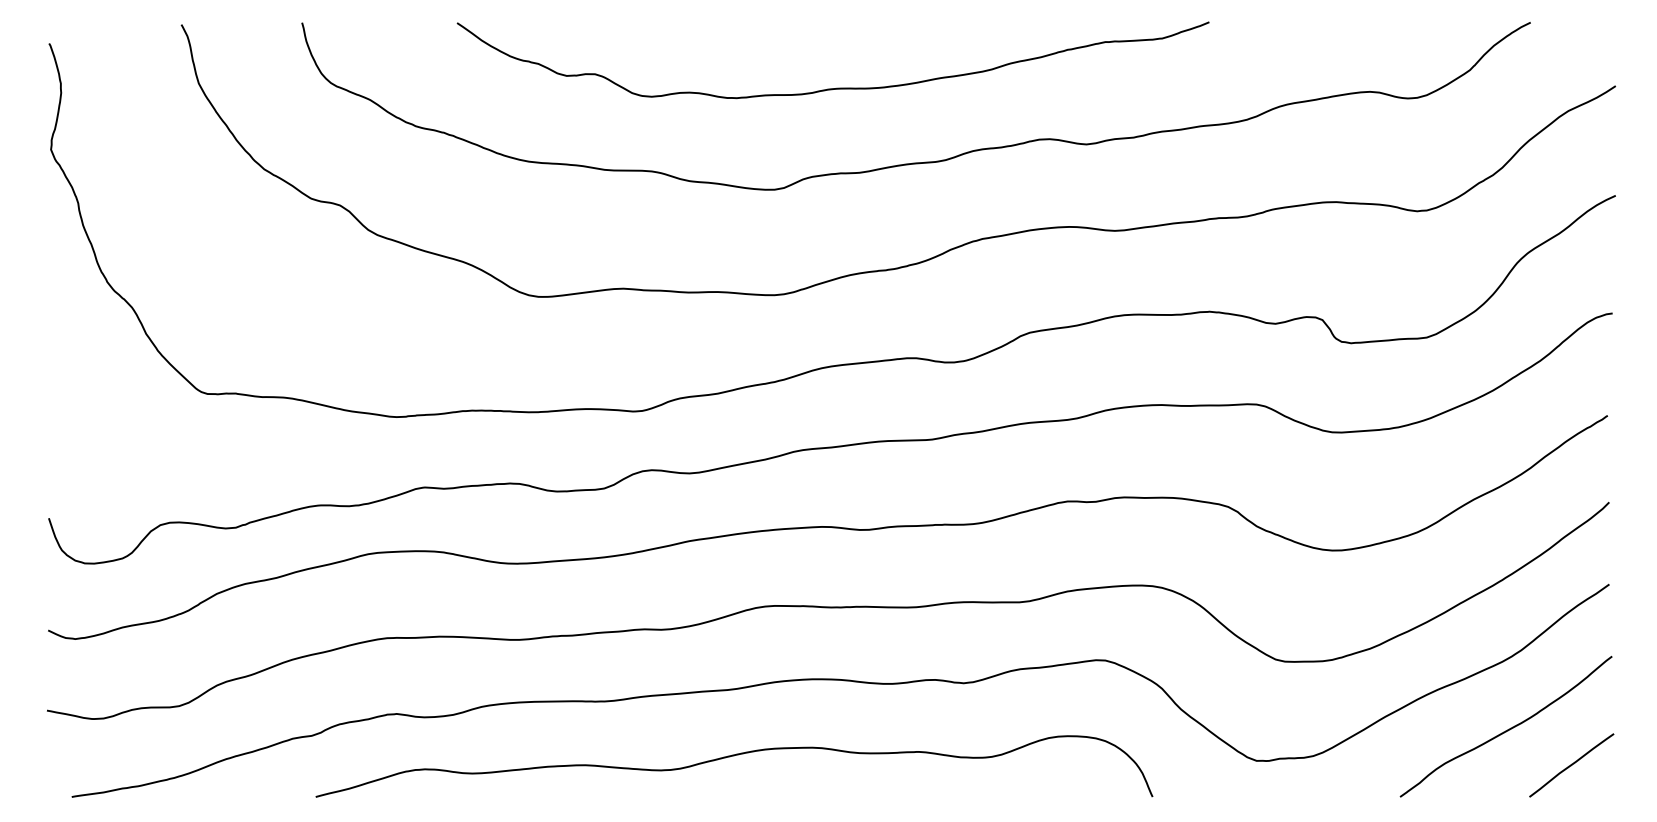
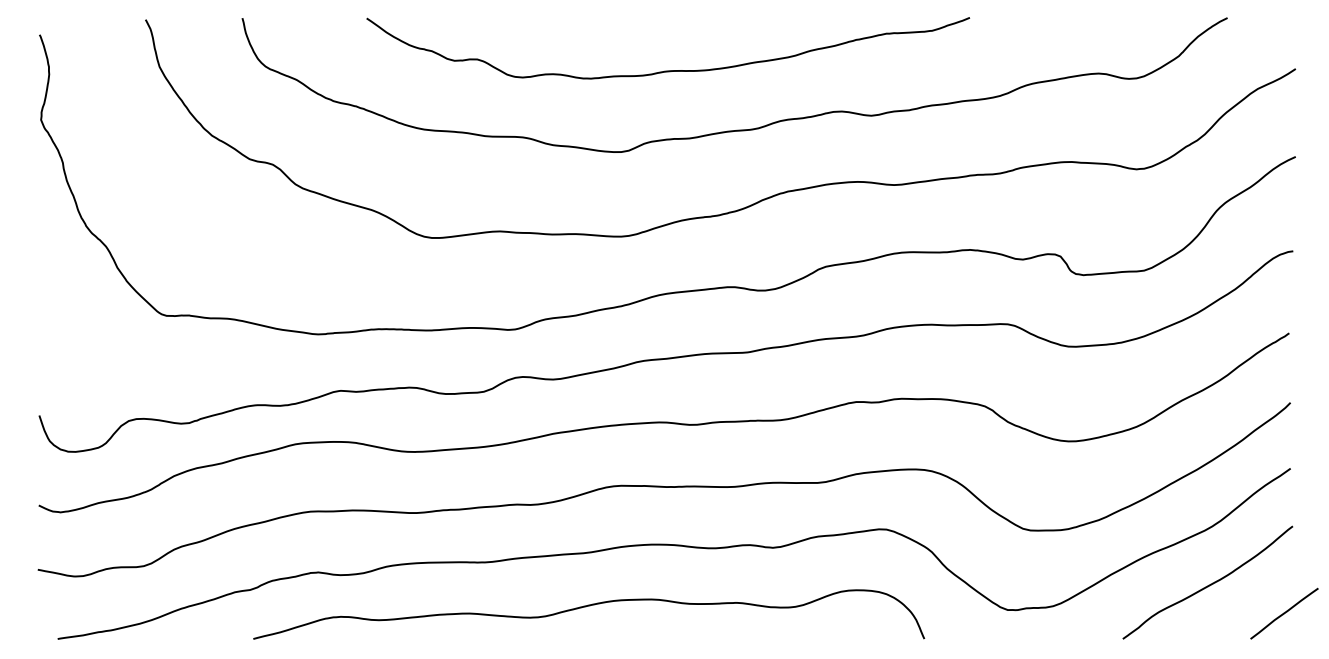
line: (1571, 765) -> (1284, 613), moved

